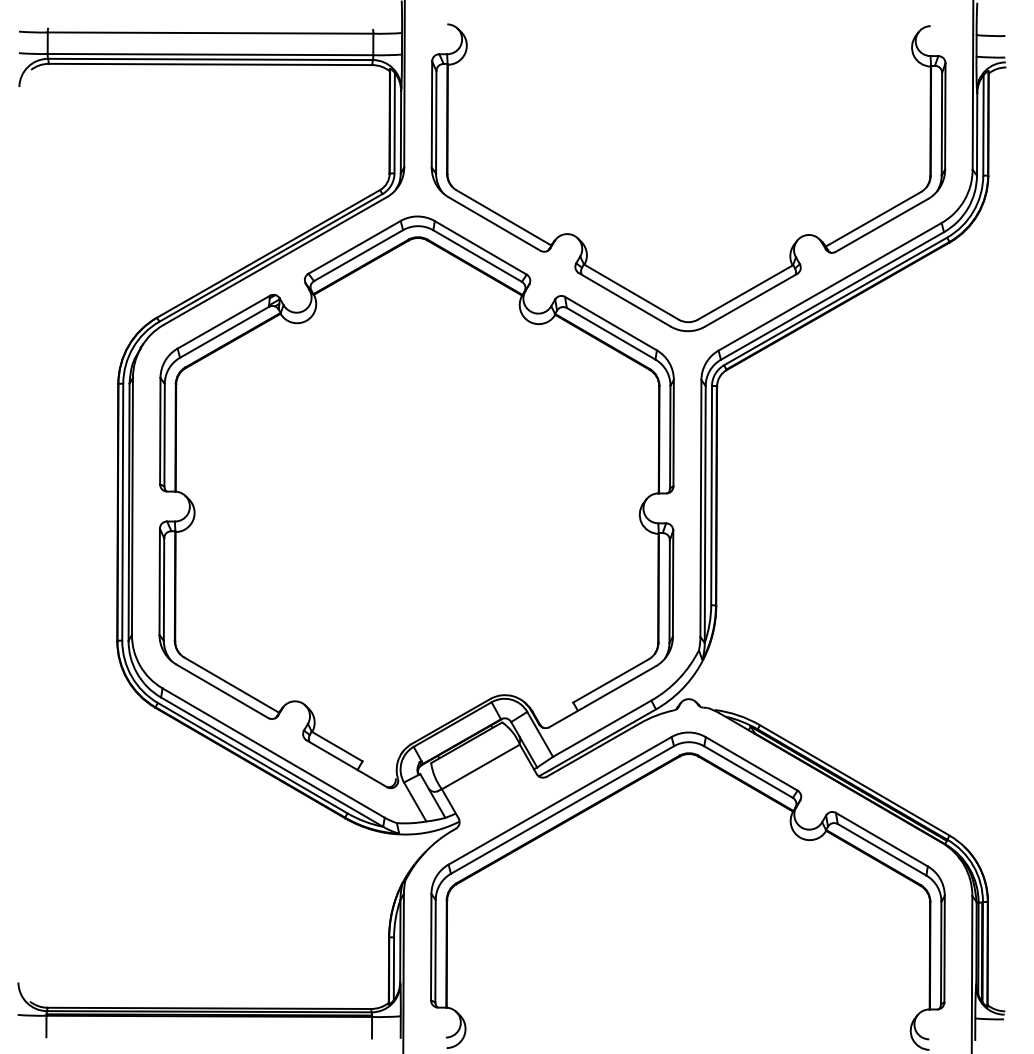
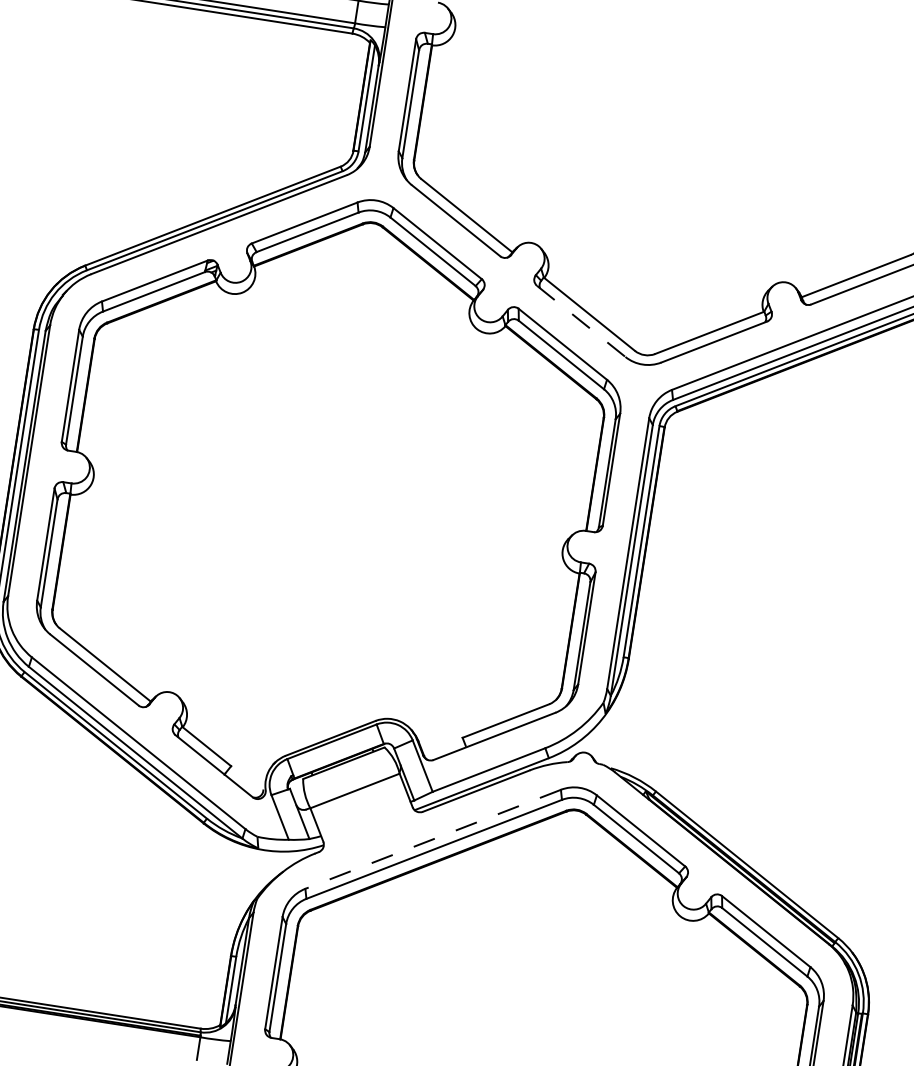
line: (625, 300) -> (581, 322), solid -> dashed
line: (560, 800) -> (433, 839), solid -> dashed

